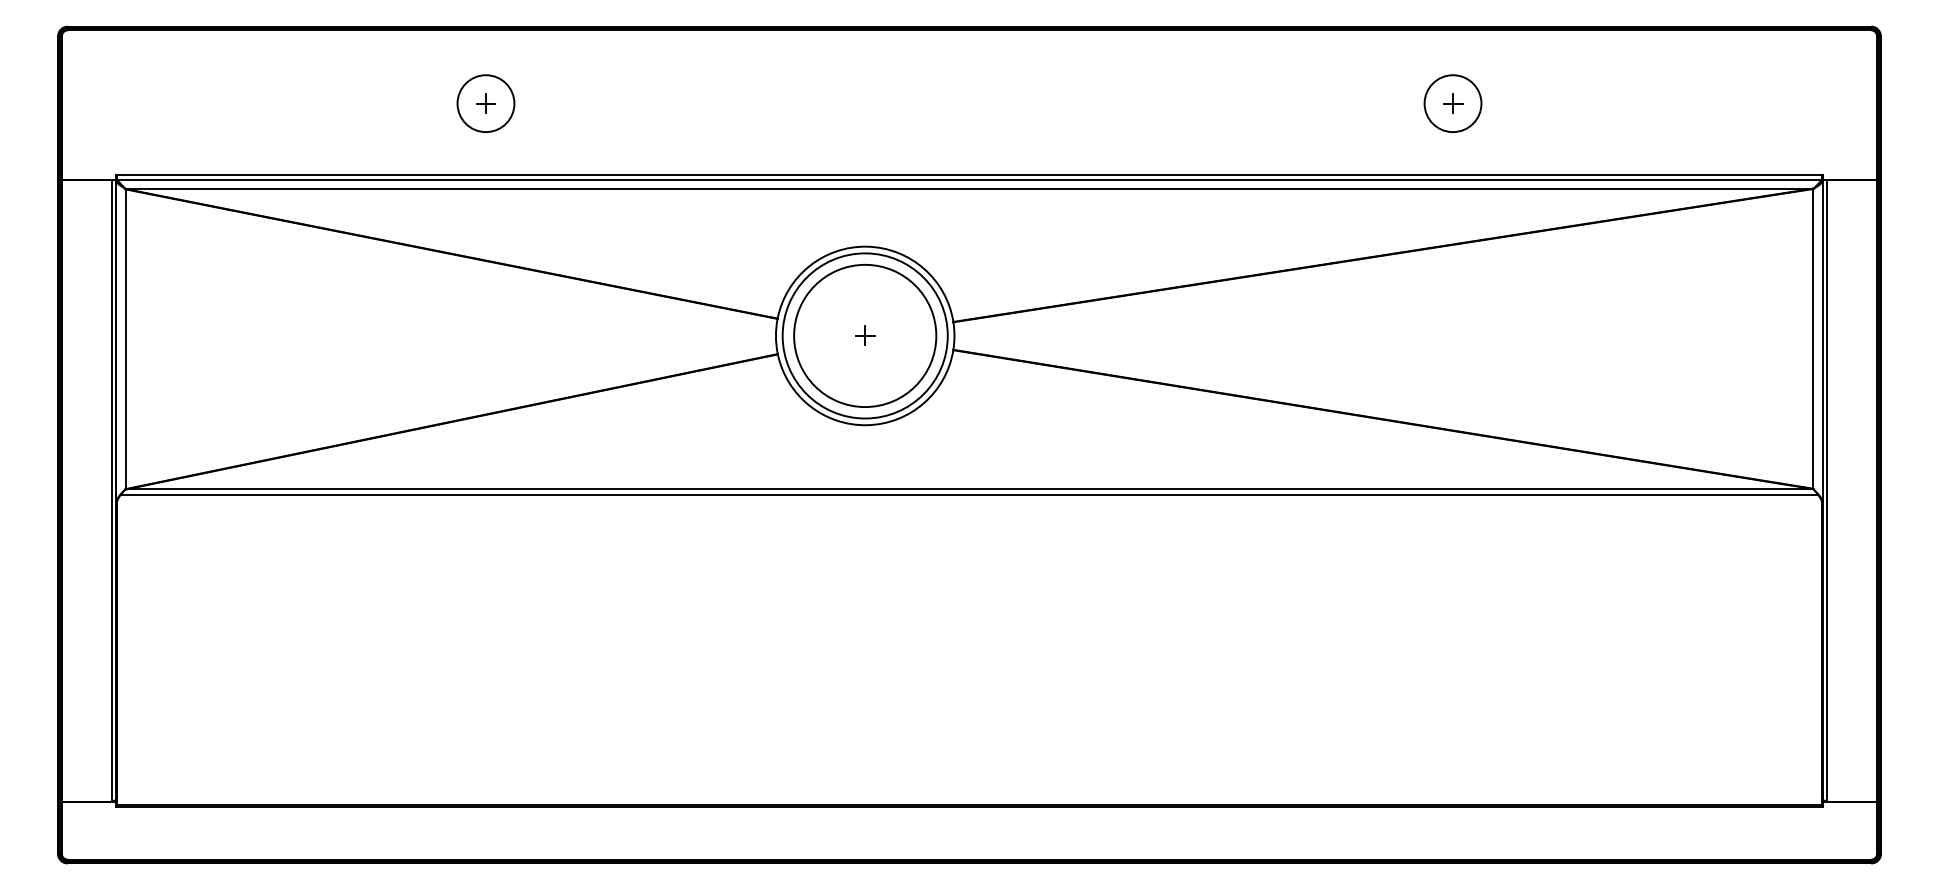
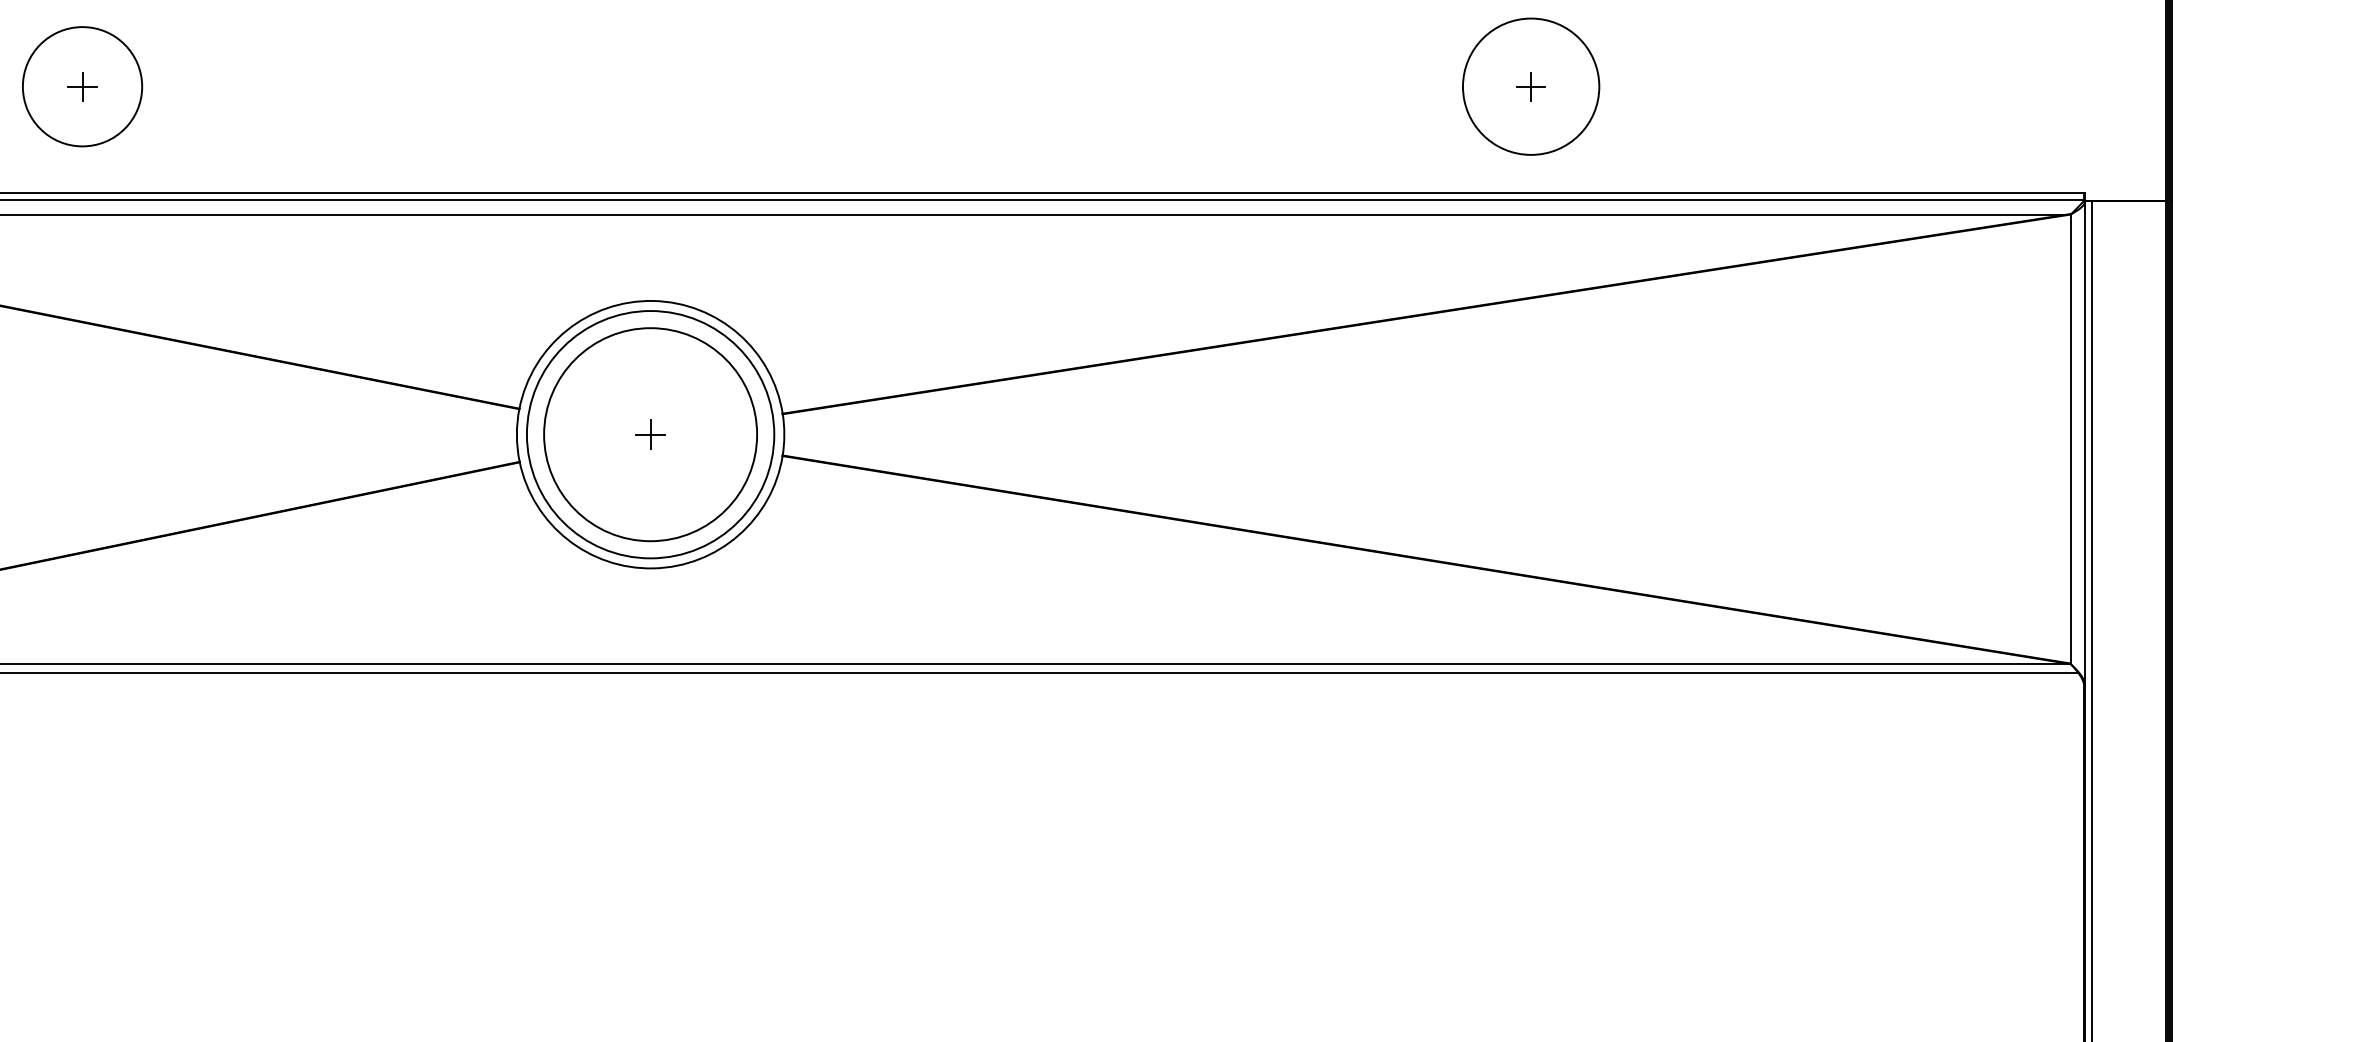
circle: (485, 103) -> (81, 86), size x1.4
circle: (1452, 103) -> (1530, 86), size x1.6

